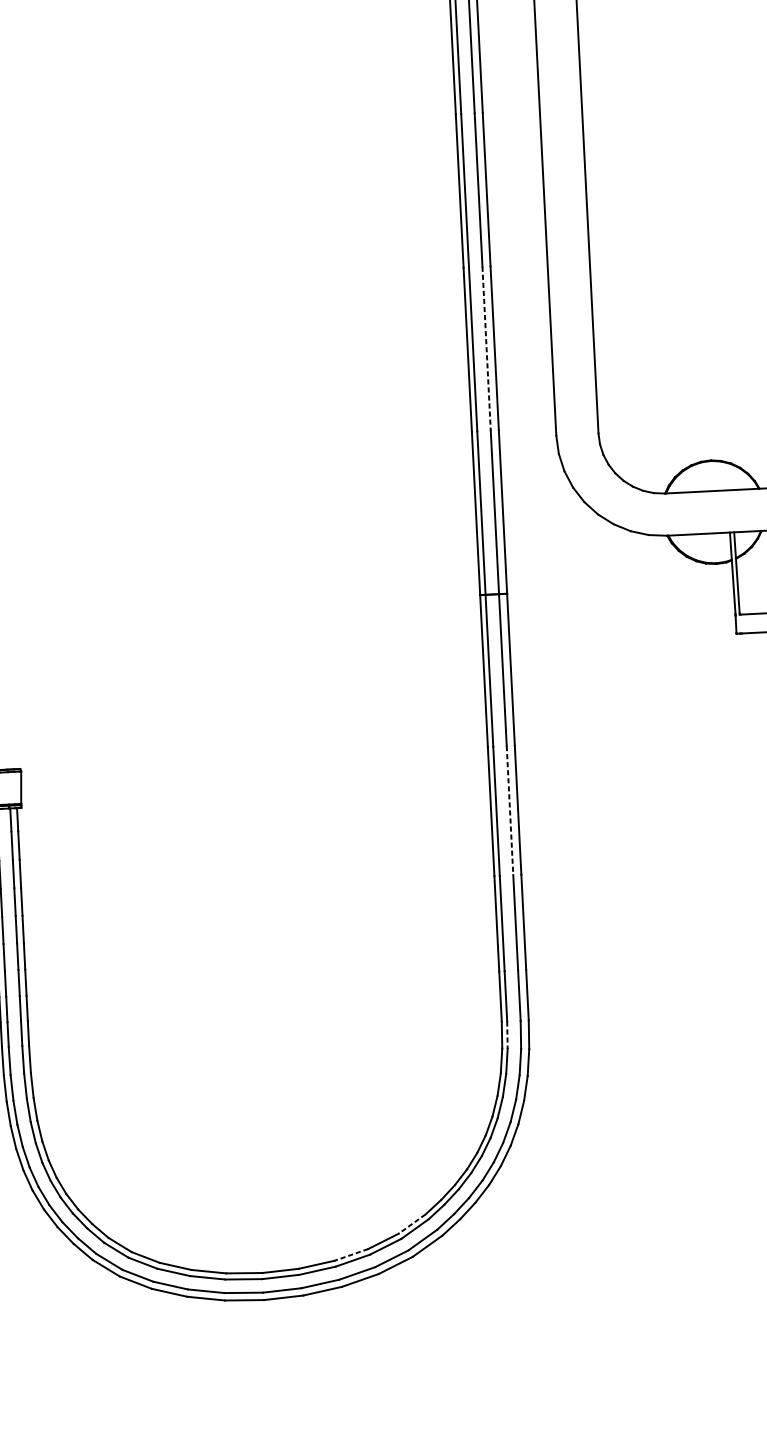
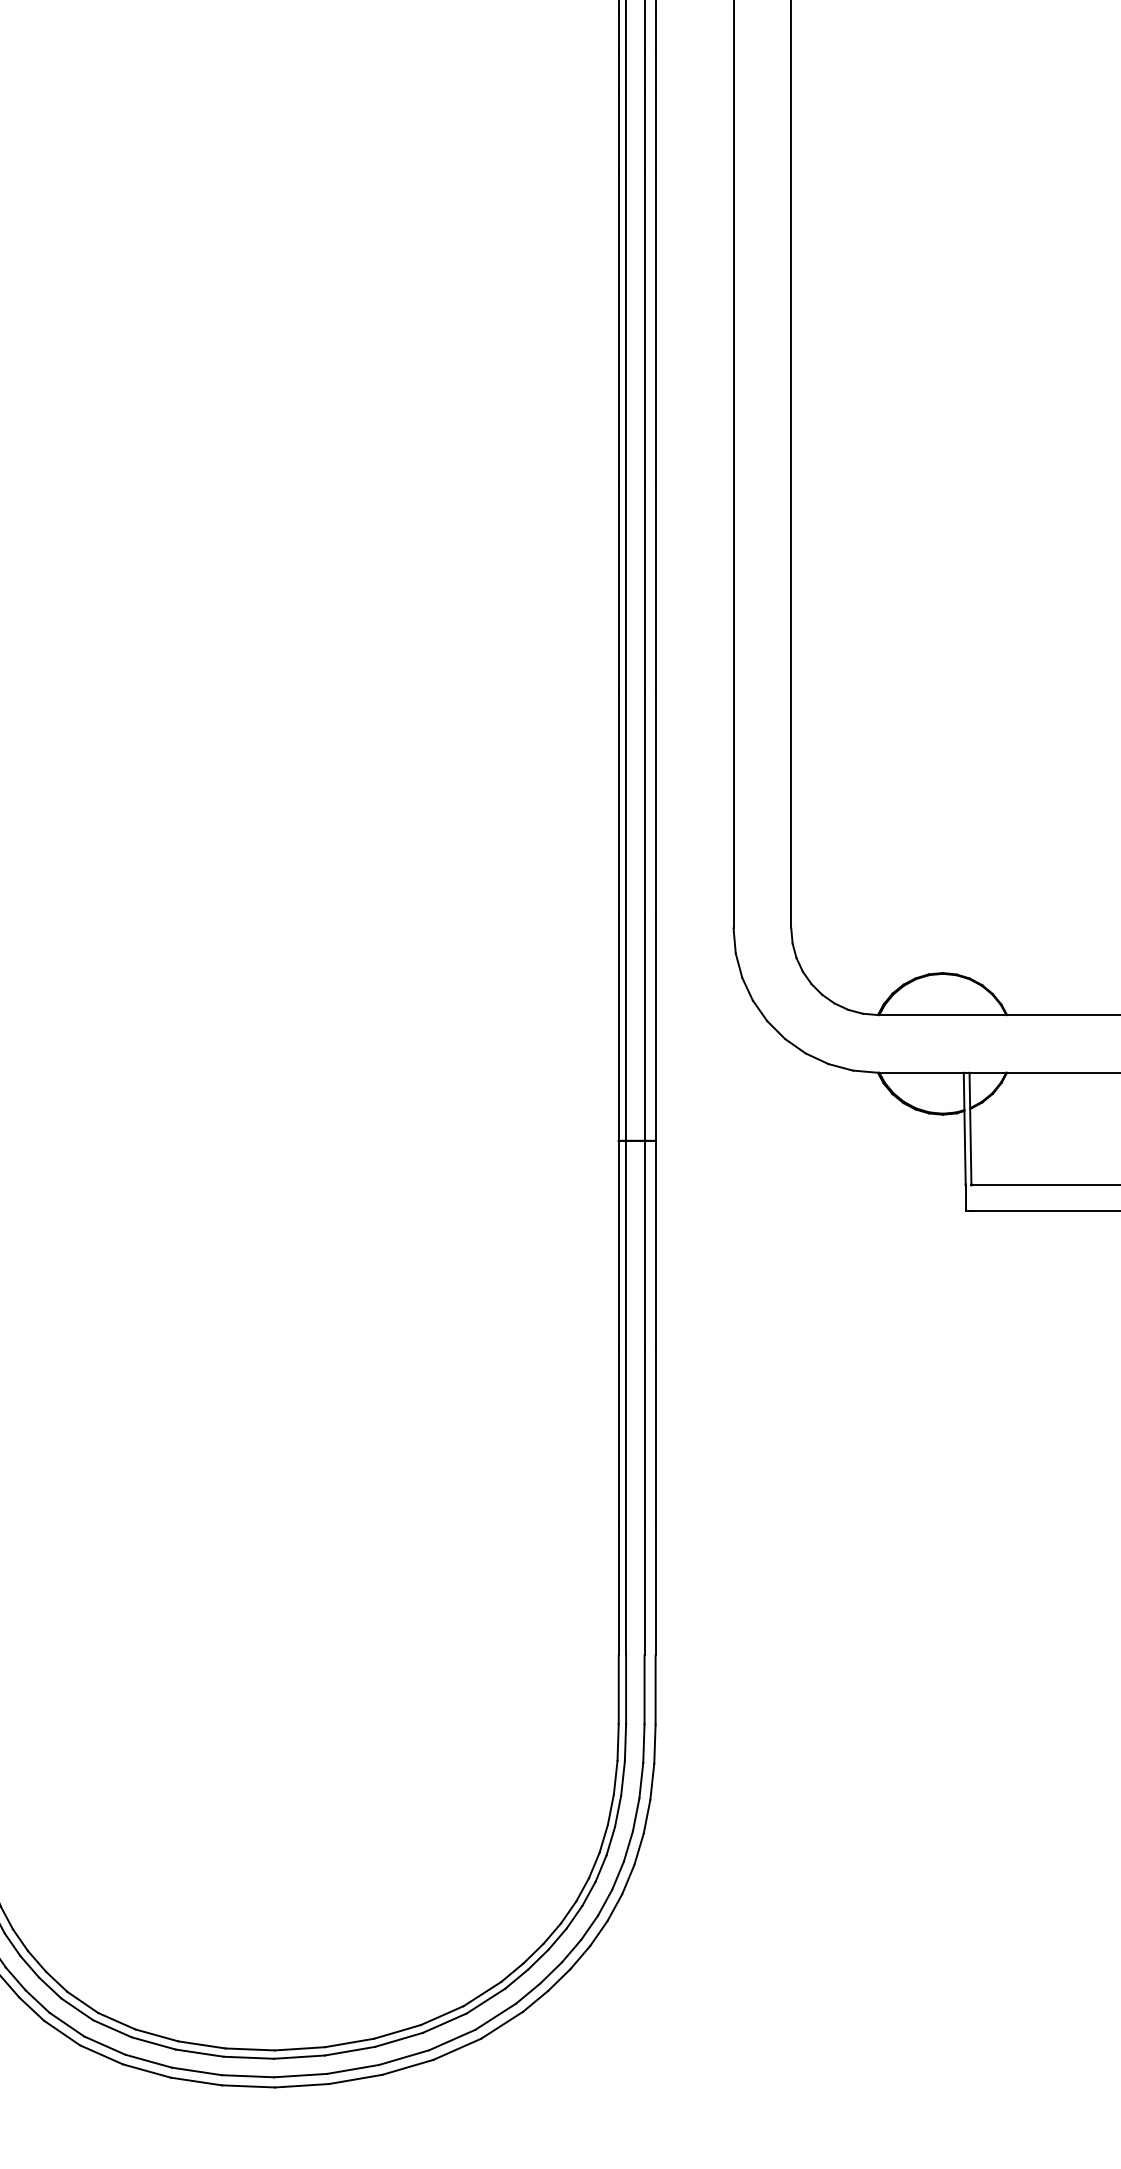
line: (486, 348) -> (644, 805), dashed -> solid
line: (510, 811) -> (644, 1437), dashed -> solid
line: (507, 1034) -> (625, 1742), dashed -> solid
line: (412, 1224) -> (482, 1994), dashed -> solid
line: (351, 1255) -> (397, 2032), dashed -> solid

